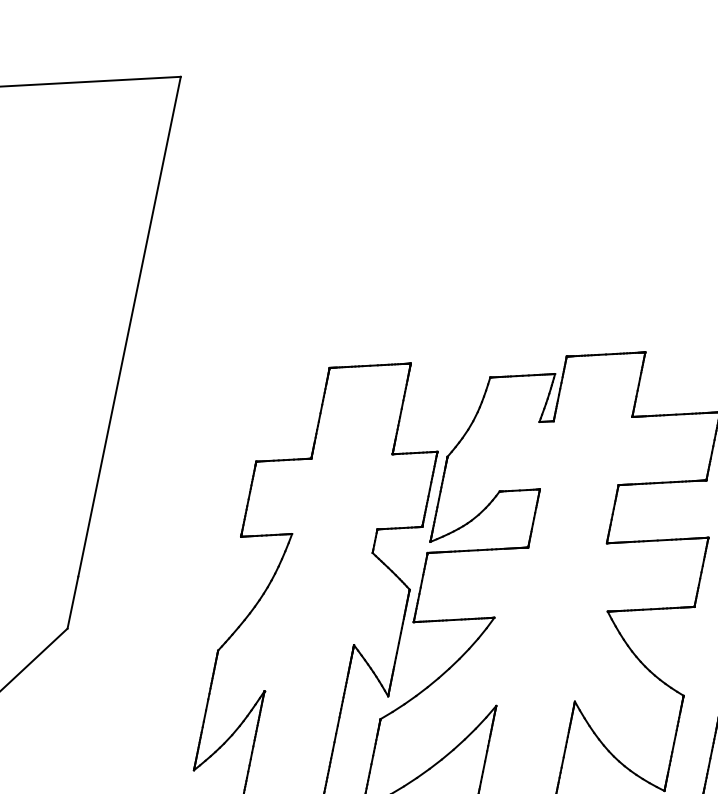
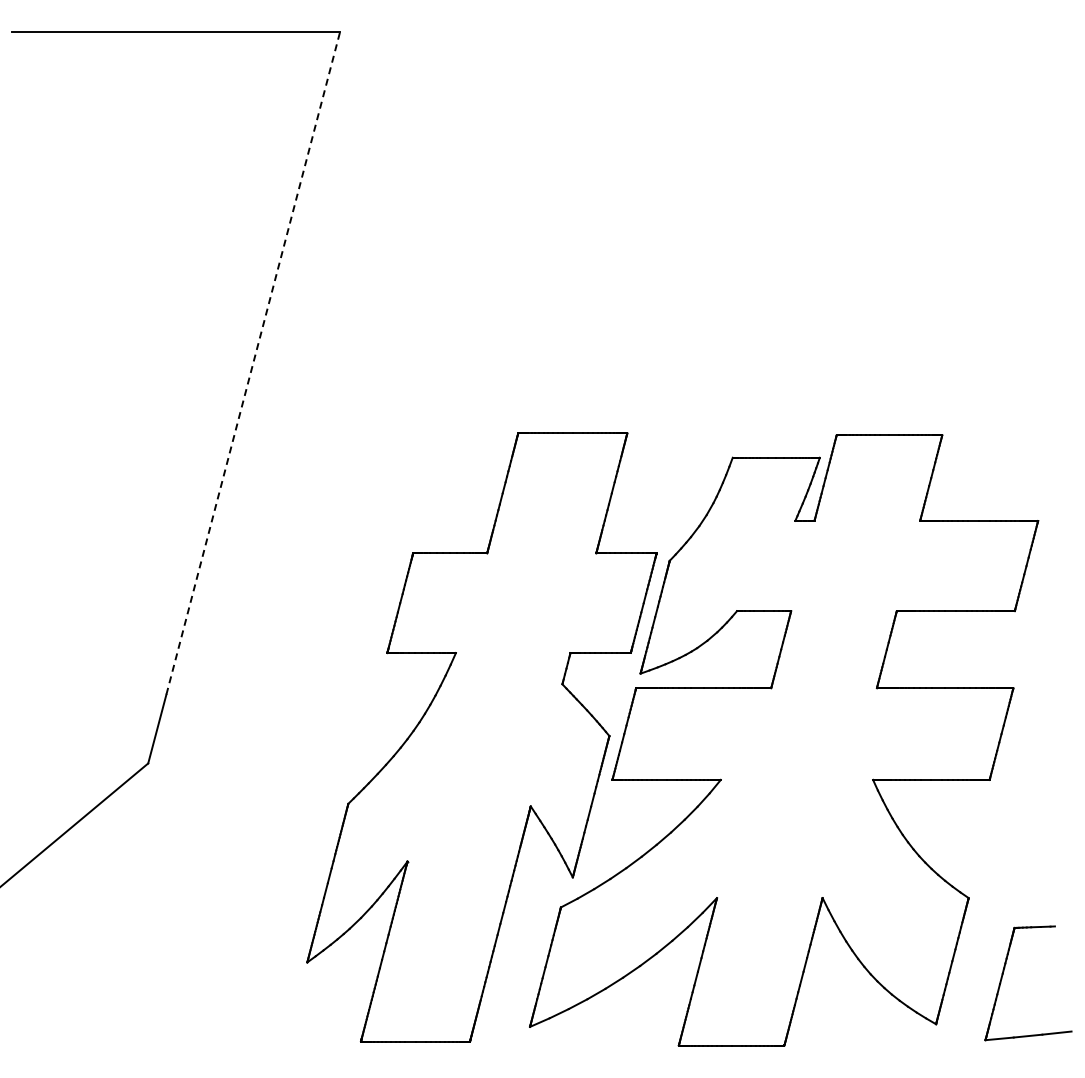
line: (129, 326) -> (253, 363), solid -> dashed

